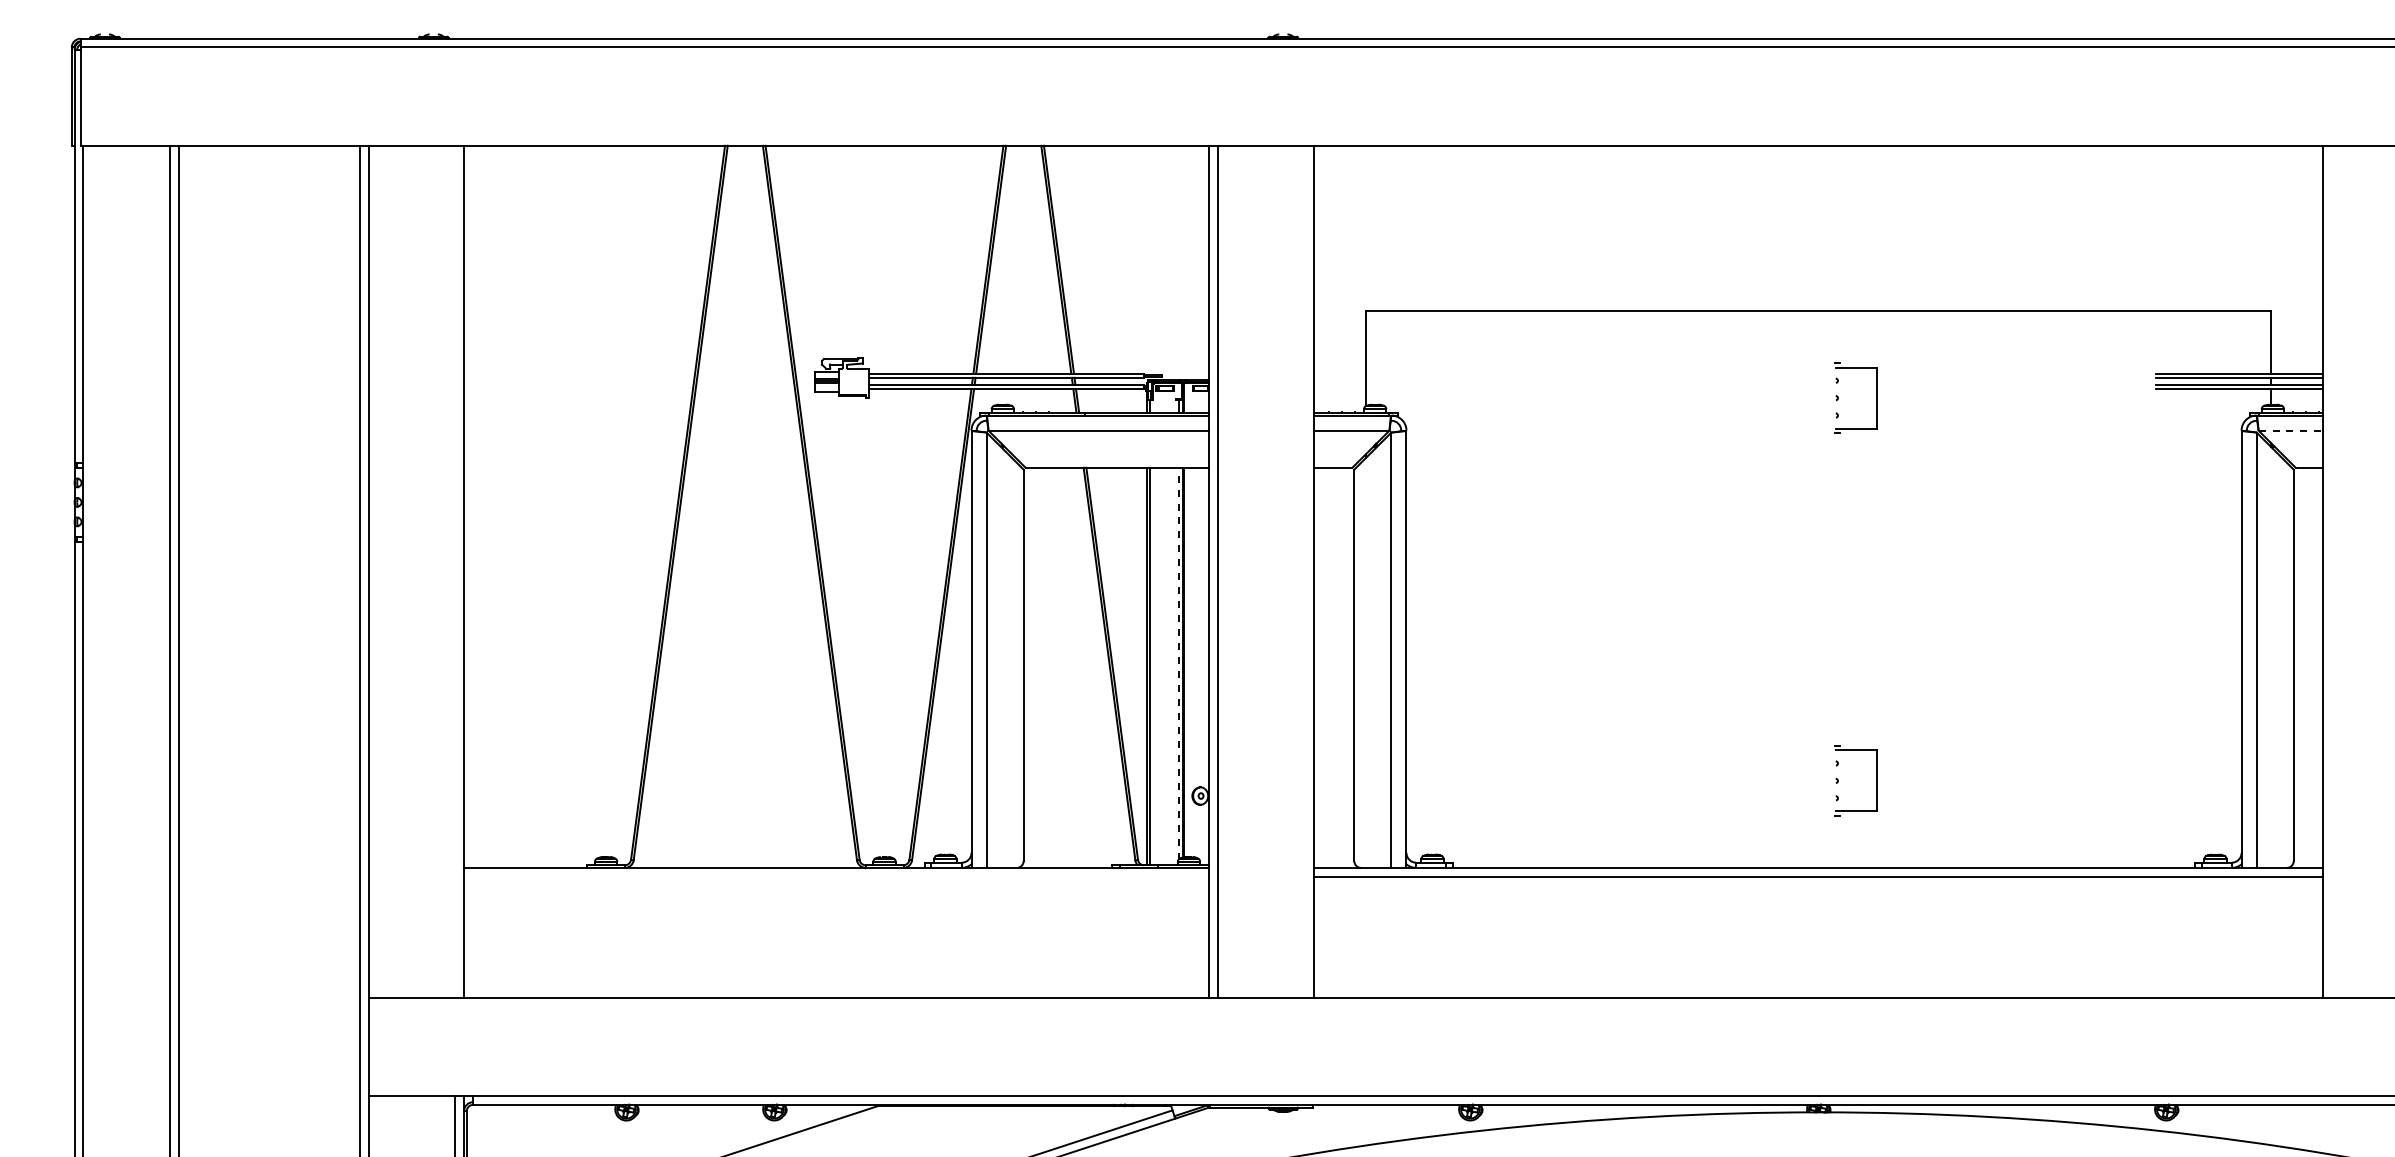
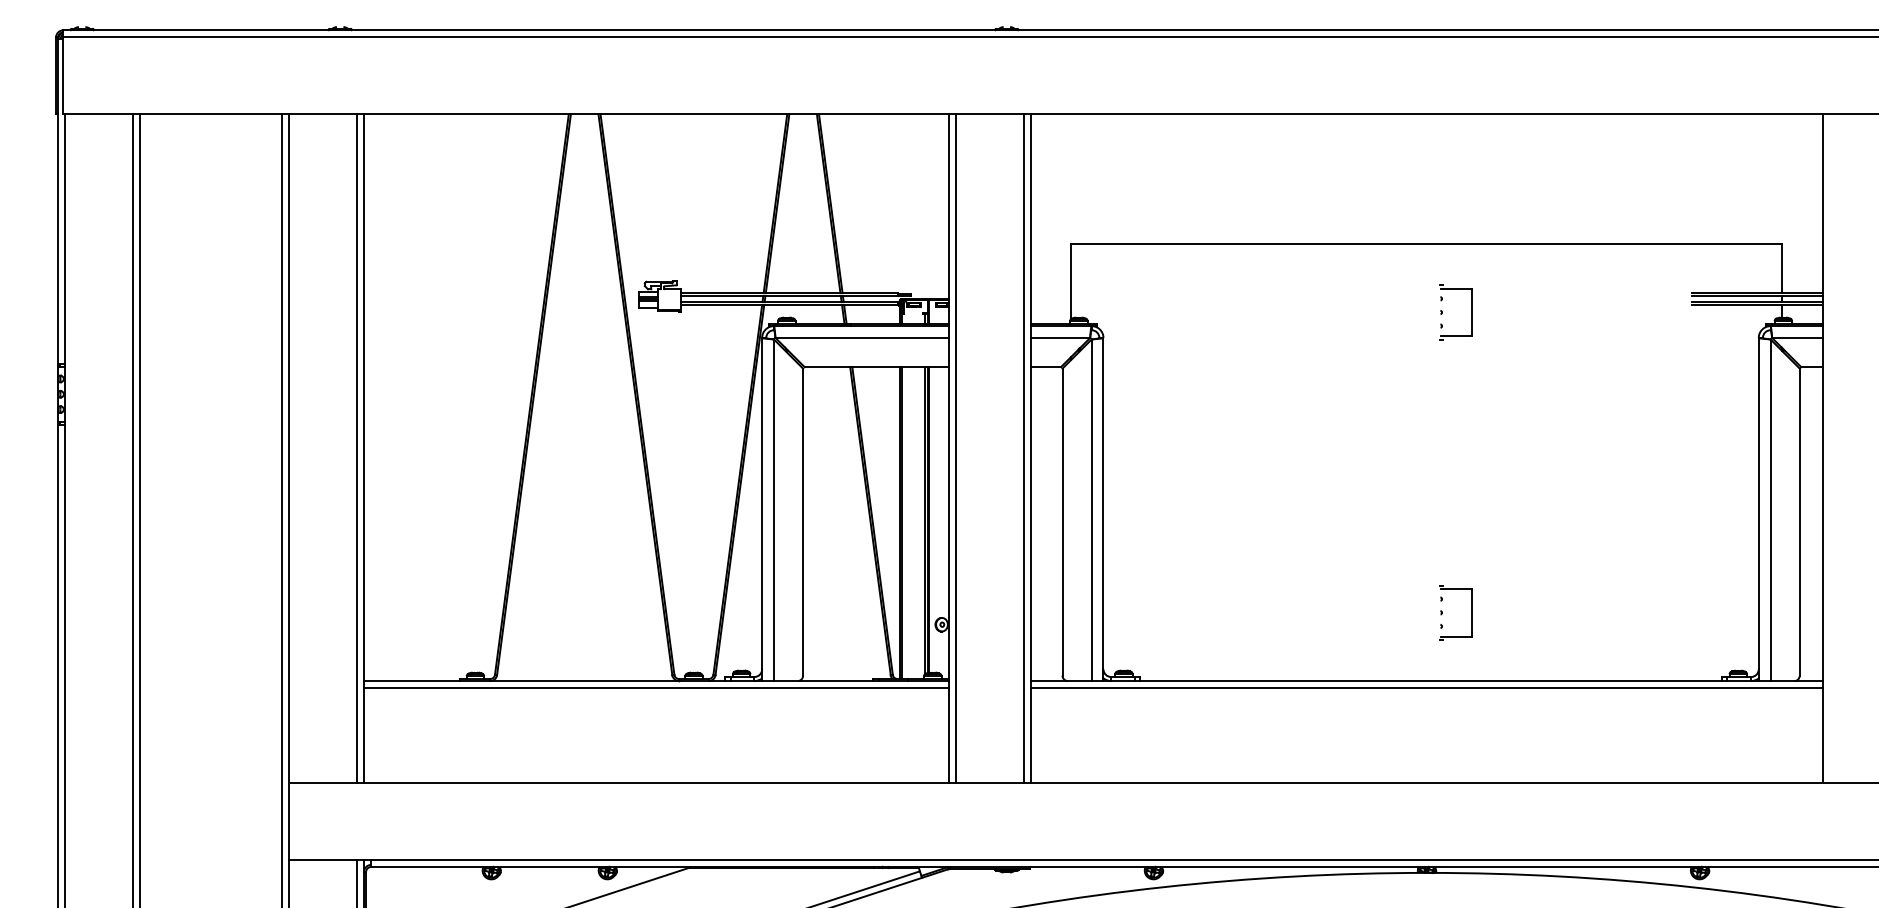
line: (2291, 430) -> (1797, 337), dashed -> solid
line: (455, 571) -> (357, 448), added
line: (1305, 571) -> (1024, 448), added
line: (1178, 663) -> (924, 520), dashed -> solid
line: (836, 876) -> (656, 687), added

